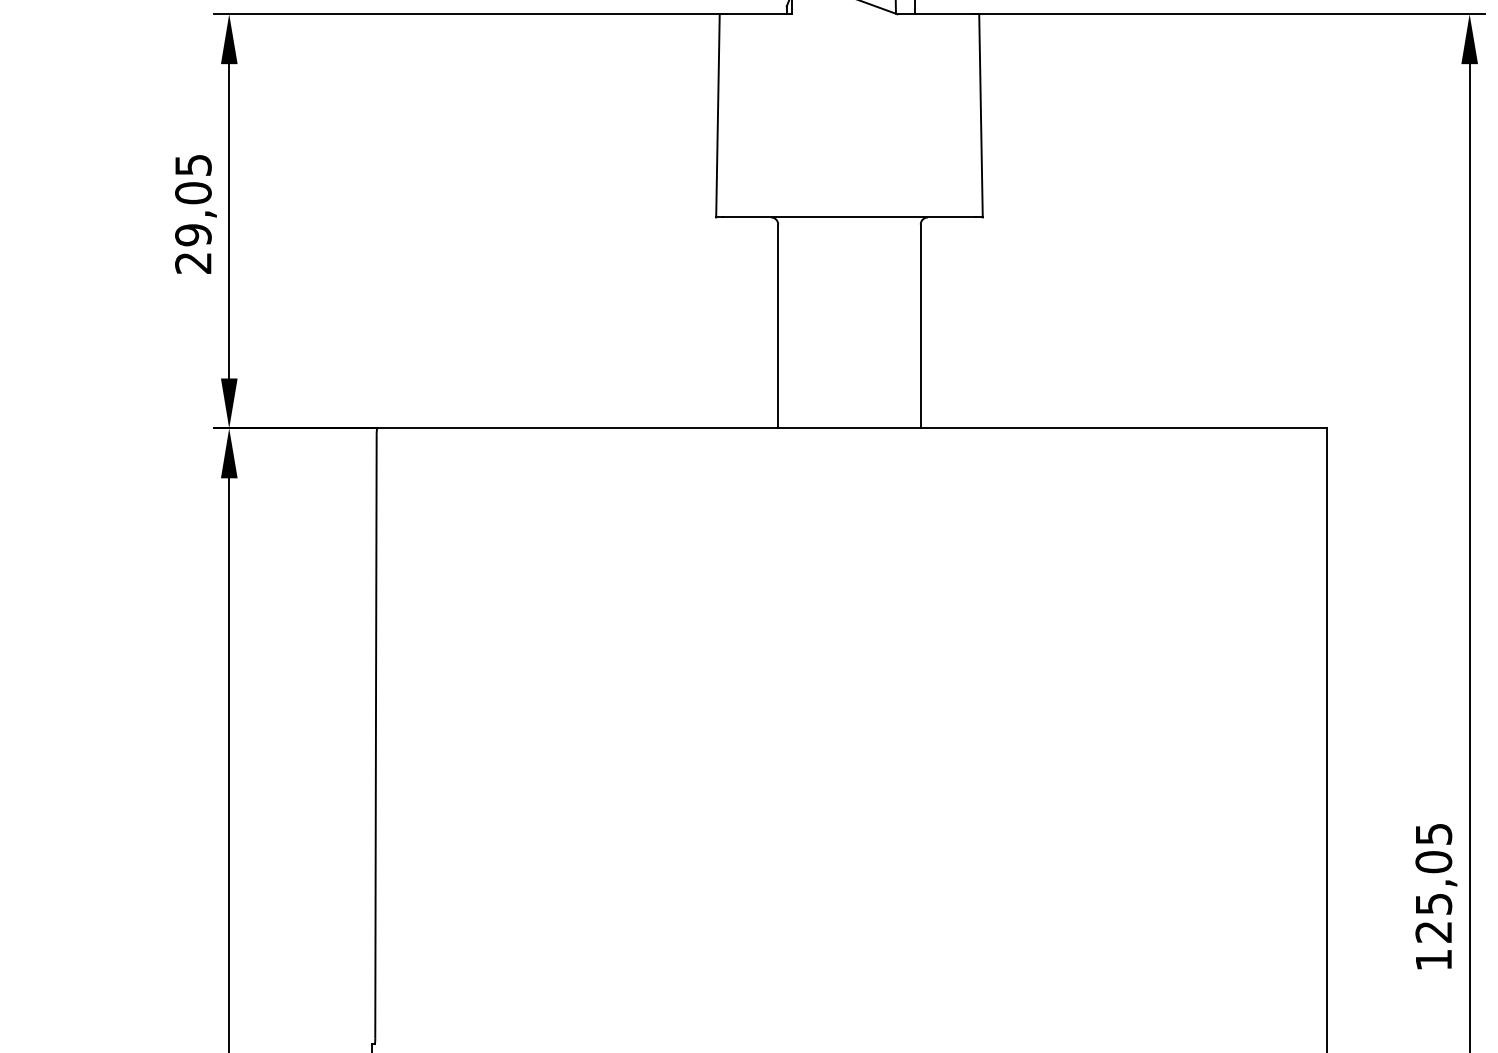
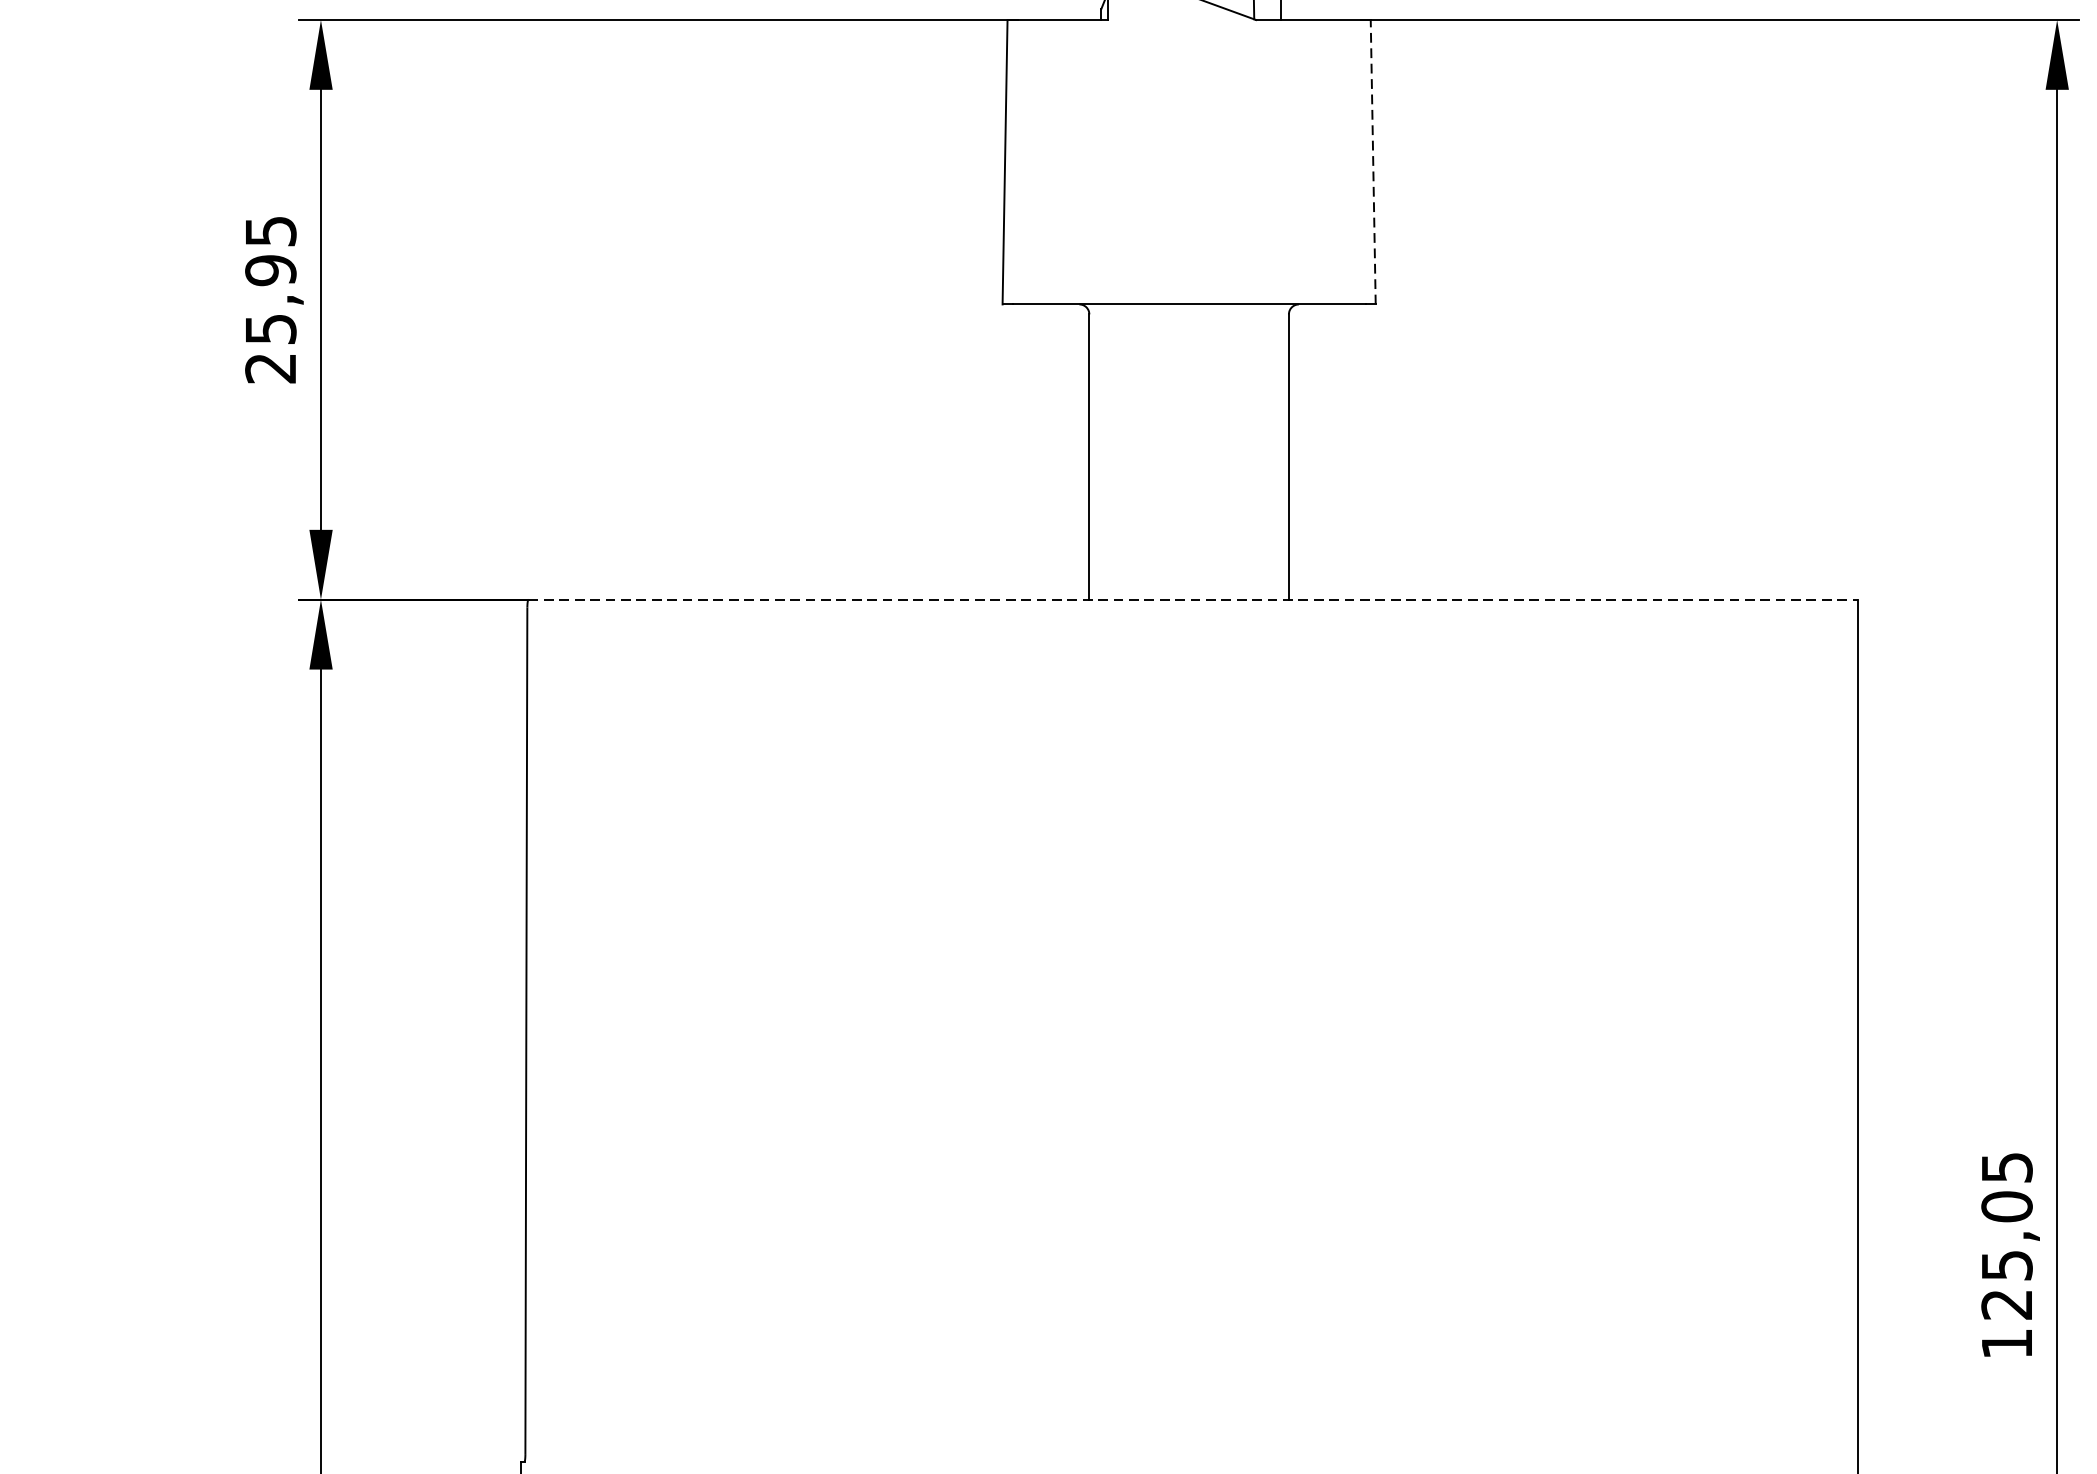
line: (980, 115) -> (1372, 161), solid -> dashed
text: (193, 214) -> (270, 300), 29,05 -> 25,95
line: (852, 428) -> (1193, 599), solid -> dashed

